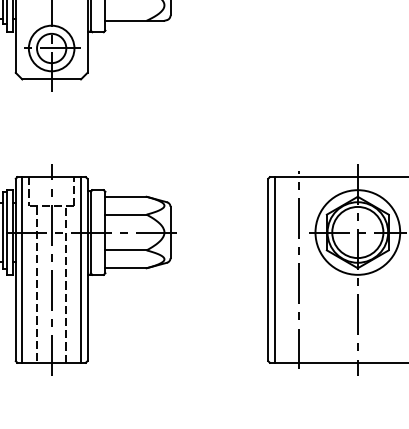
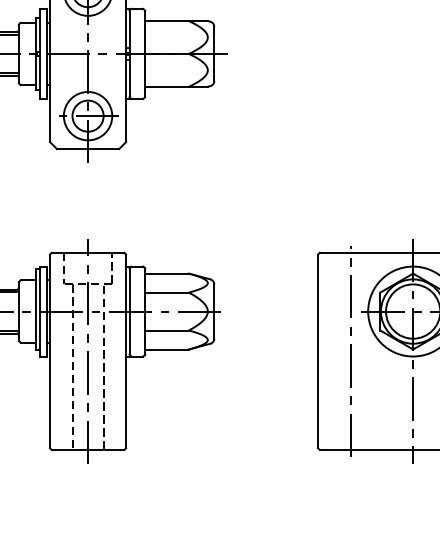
line: (21, 269) -> (56, 350), removed
line: (81, 269) -> (119, 350), removed
line: (274, 269) -> (324, 350), removed

